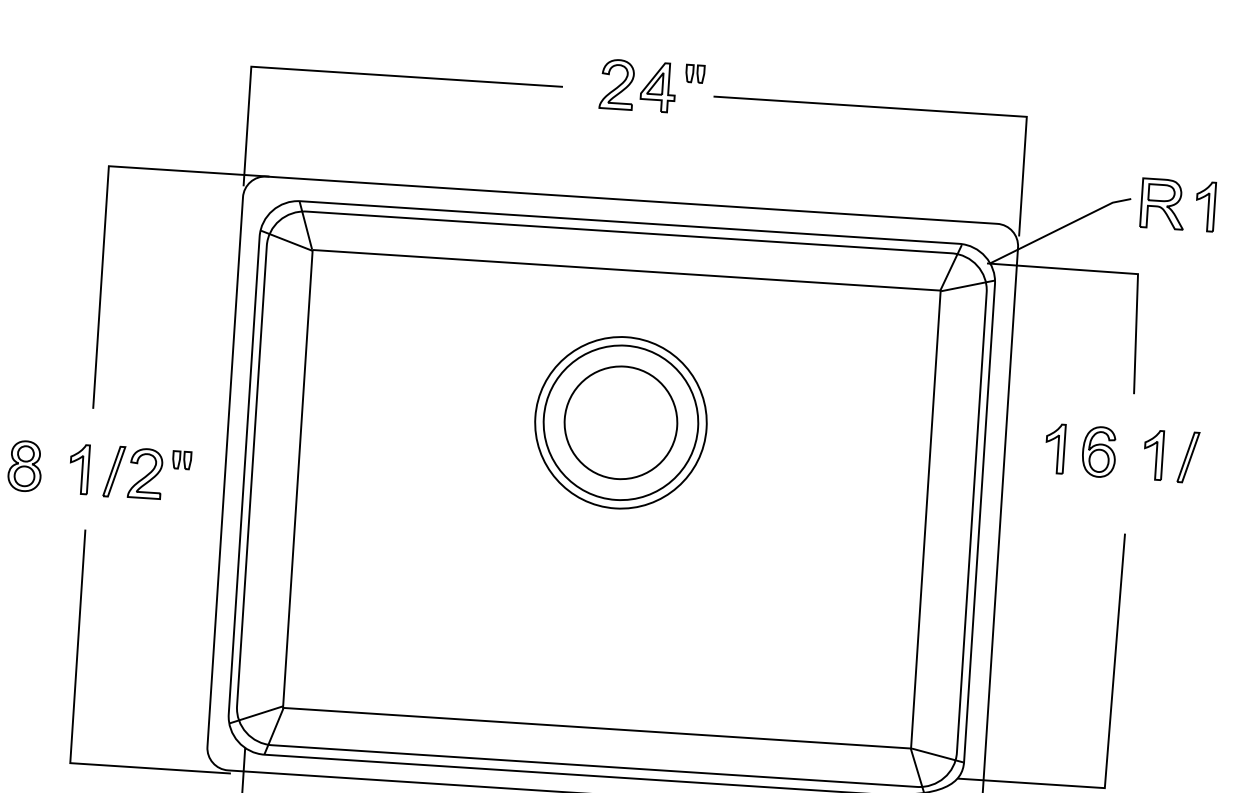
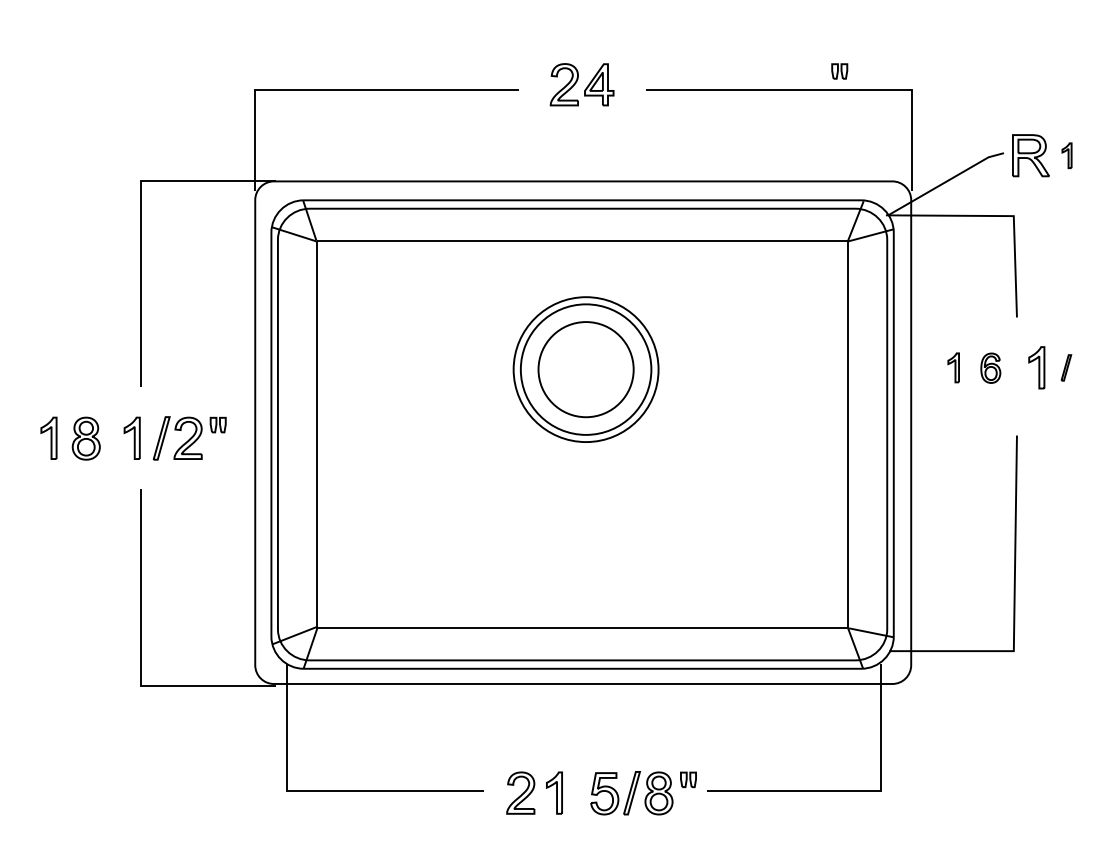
part: (695, 73) -> (839, 71), moved
part: (1204, 206) -> (1066, 155), size x0.6
part: (1055, 448) -> (953, 367), size x0.7
part: (1098, 452) -> (990, 368), size x0.7
part: (1188, 457) -> (1066, 367), size x0.6

